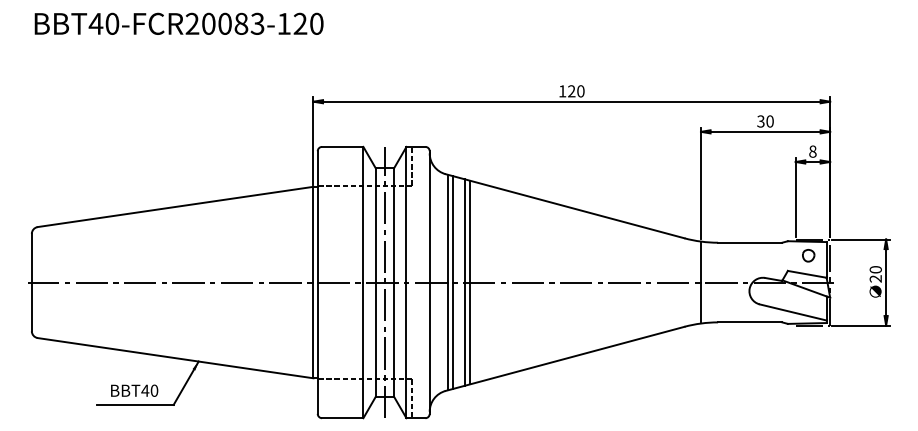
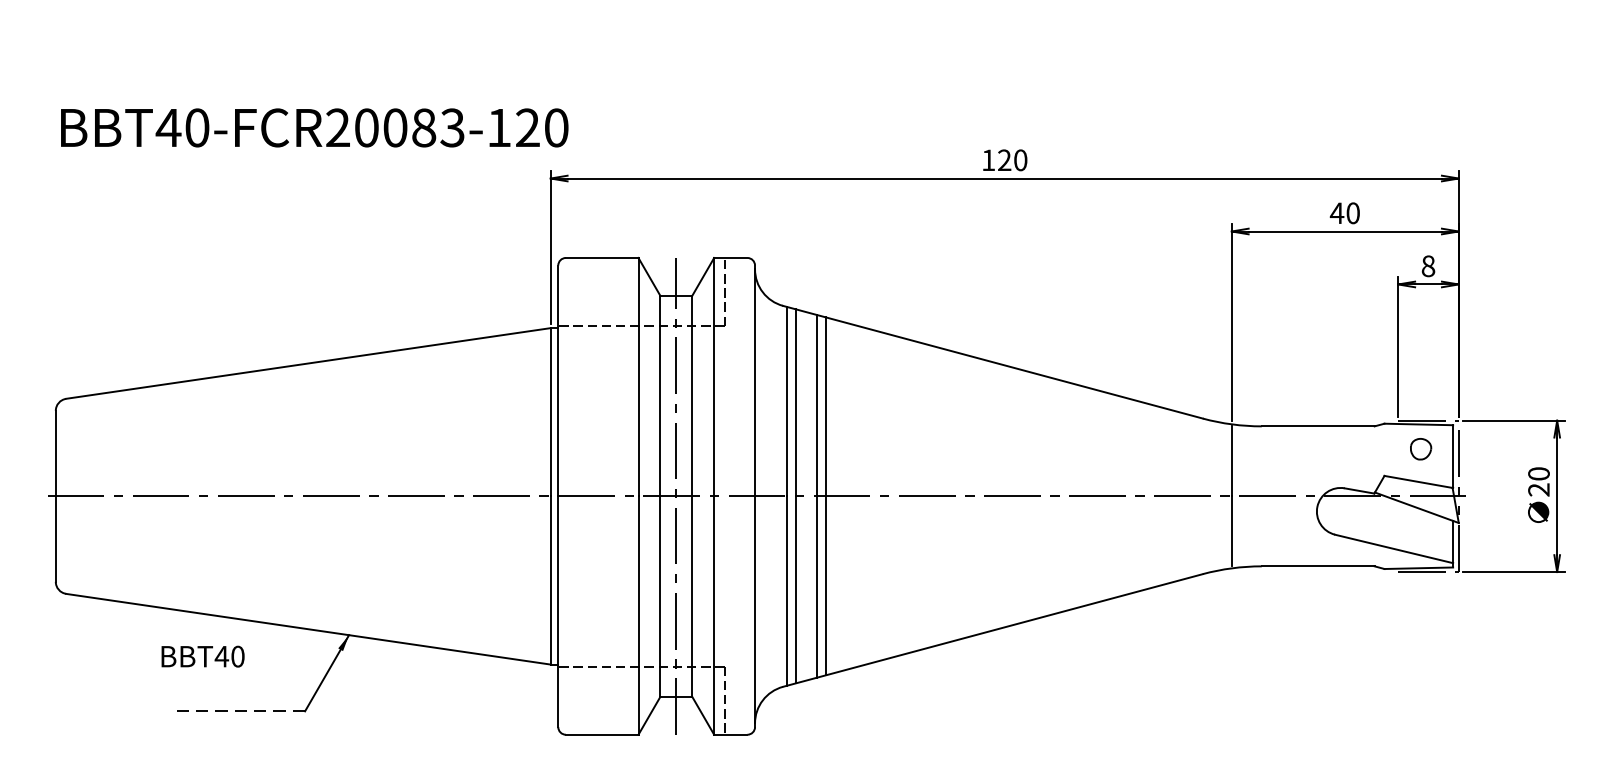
text: (178, 23) -> (313, 127), moved
text: (760, 121) -> (1336, 213), 30 -> 40
text: (134, 390) -> (202, 656), moved
line: (135, 404) -> (237, 710), solid -> dashed

